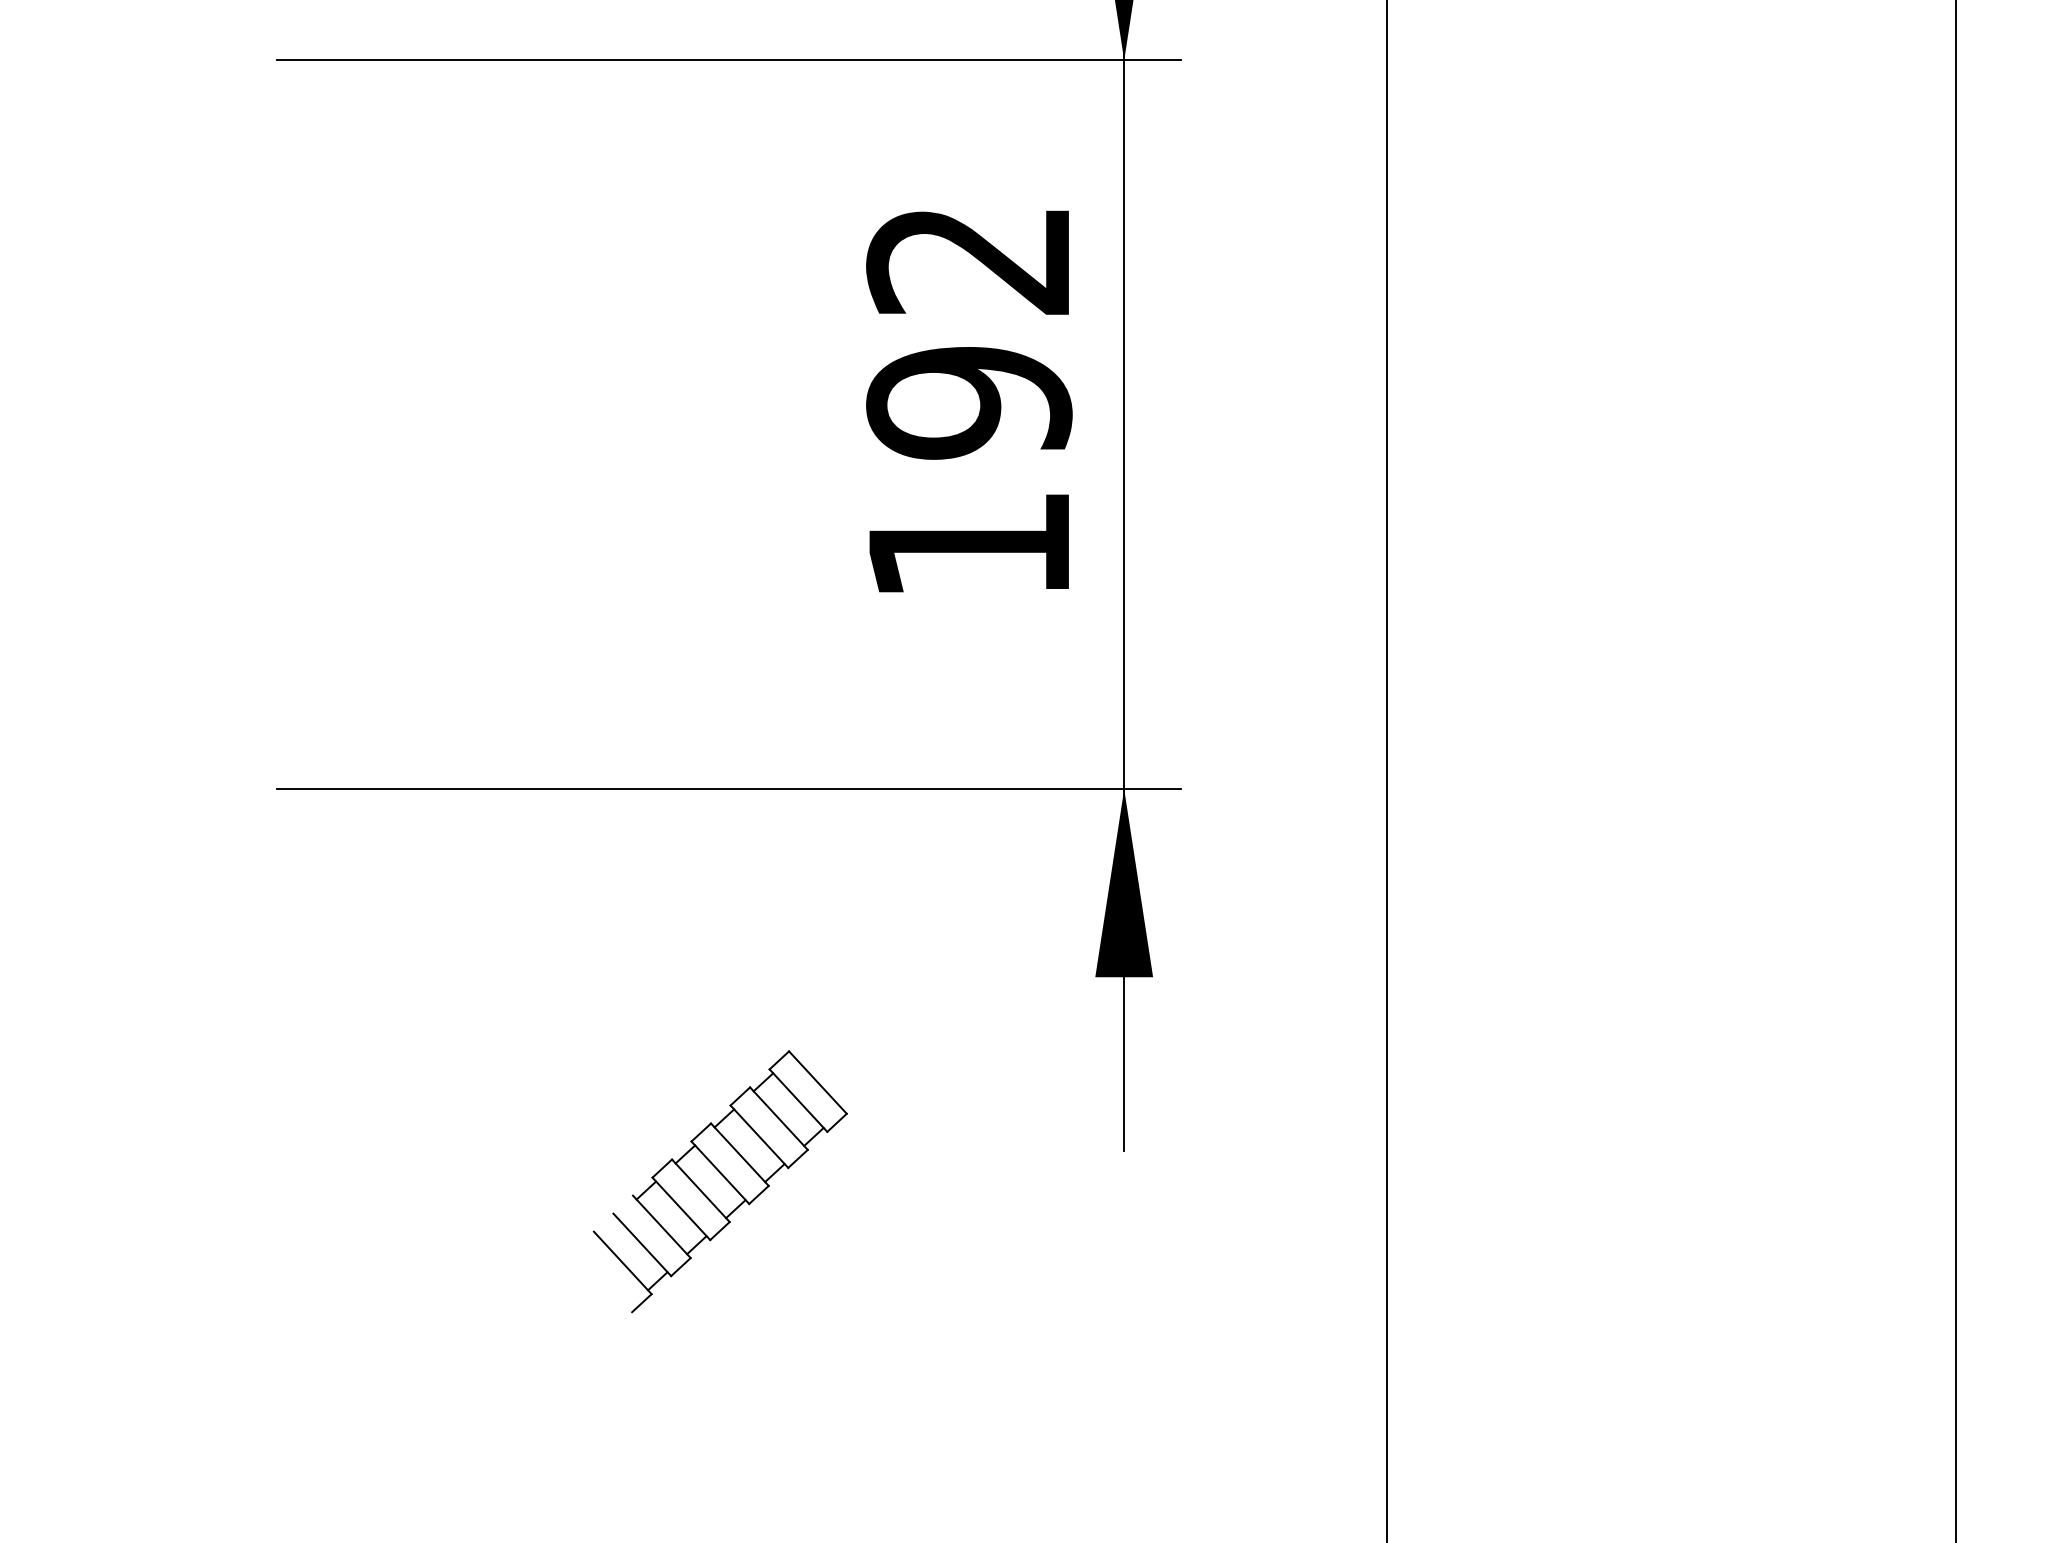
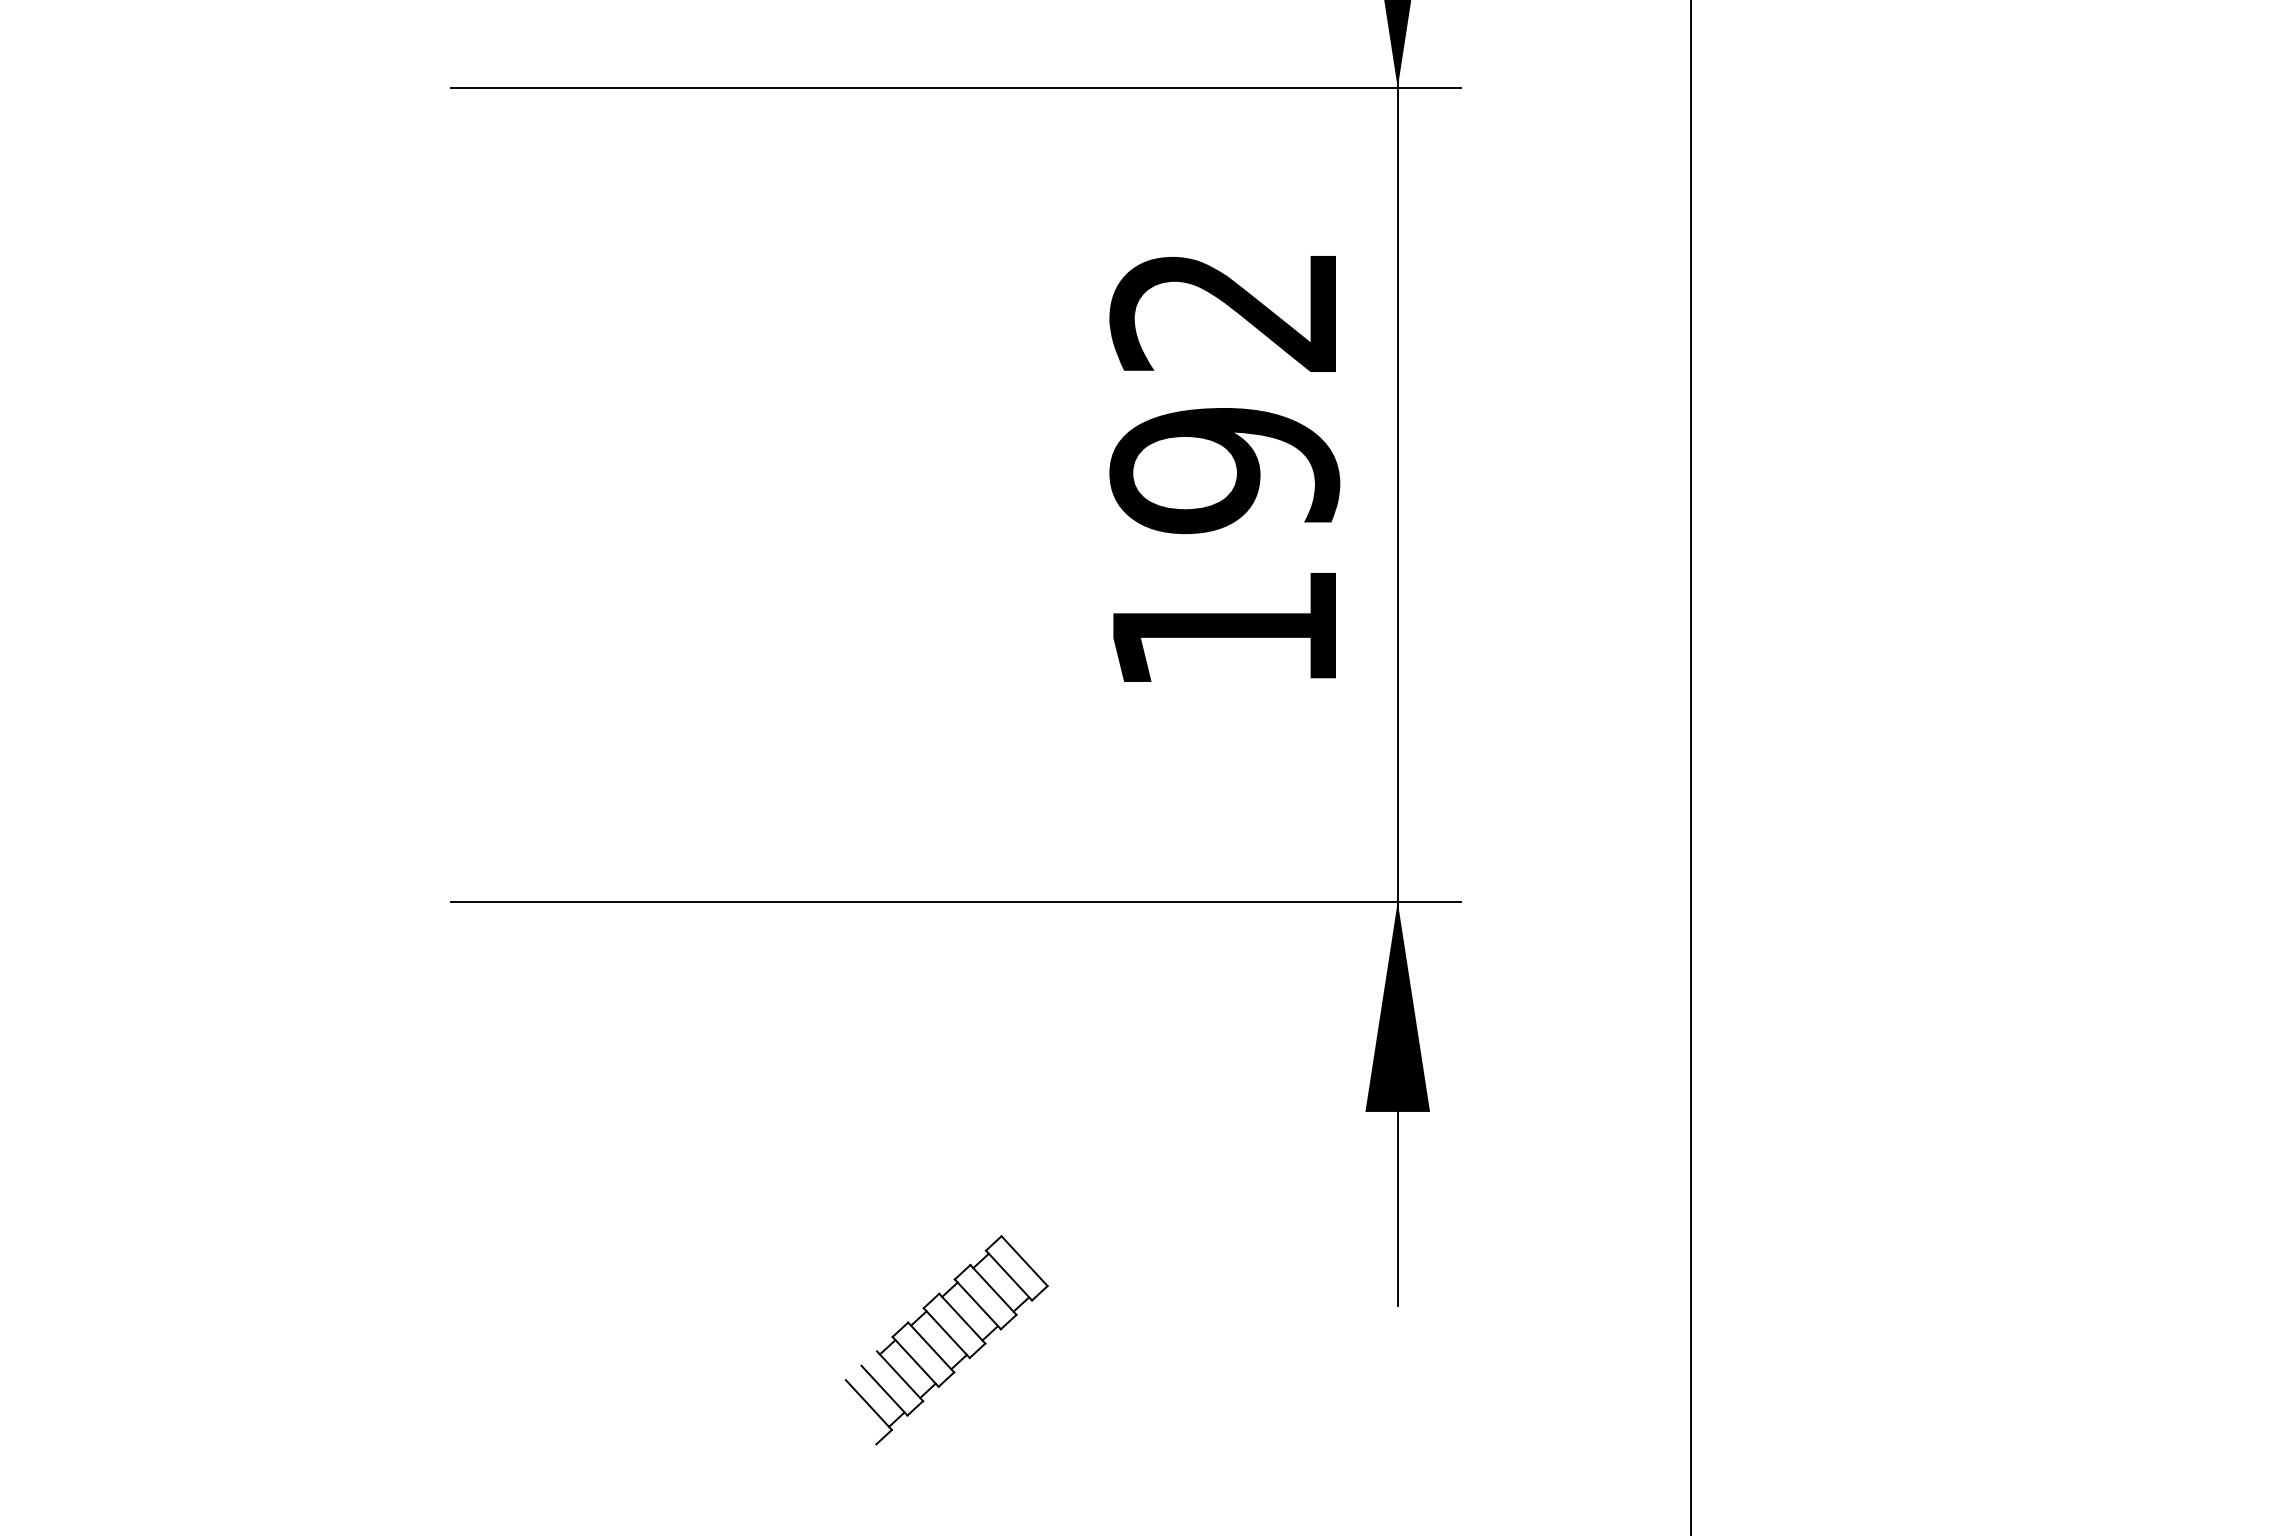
part: (720, 1181) -> (946, 1340), size x0.71

